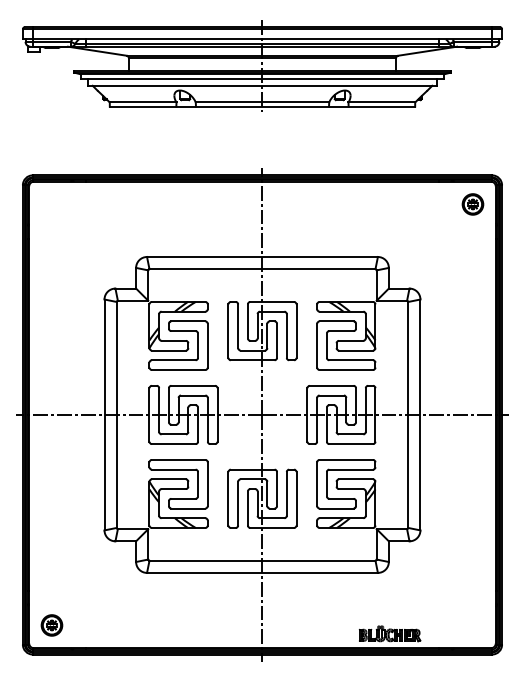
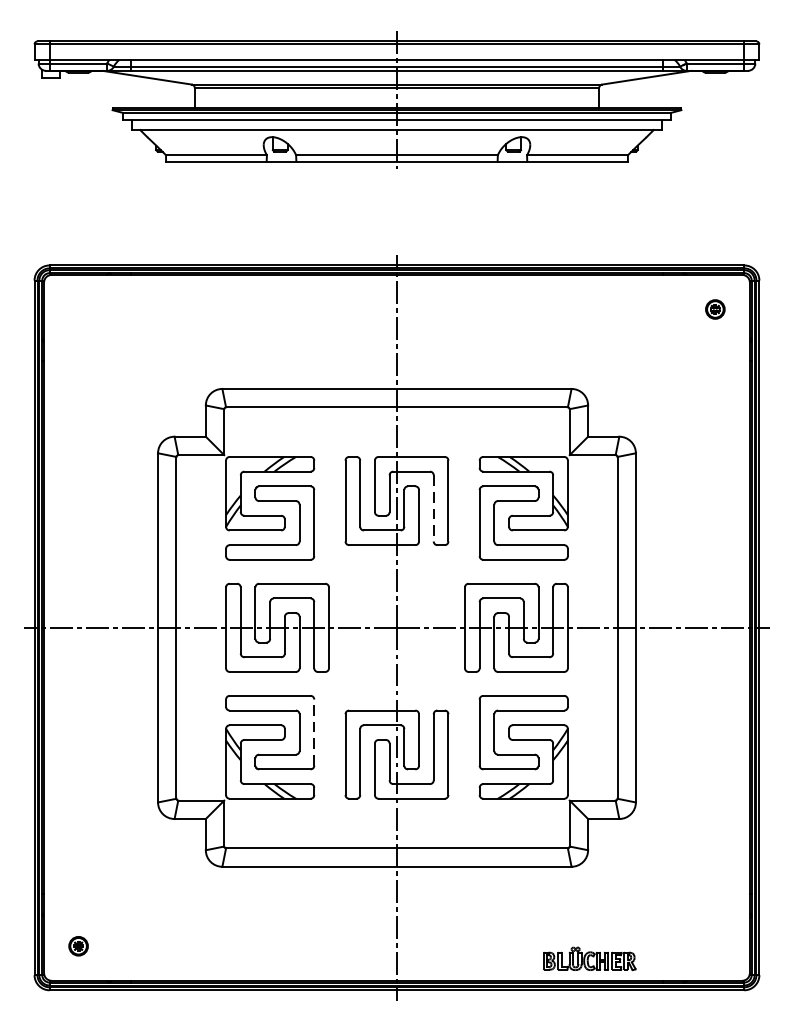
part: (472, 204) -> (714, 309), size x0.6
line: (286, 335) -> (433, 507), solid -> dashed
line: (207, 484) -> (313, 733), solid -> dashed
part: (51, 625) -> (77, 946), size x0.6

